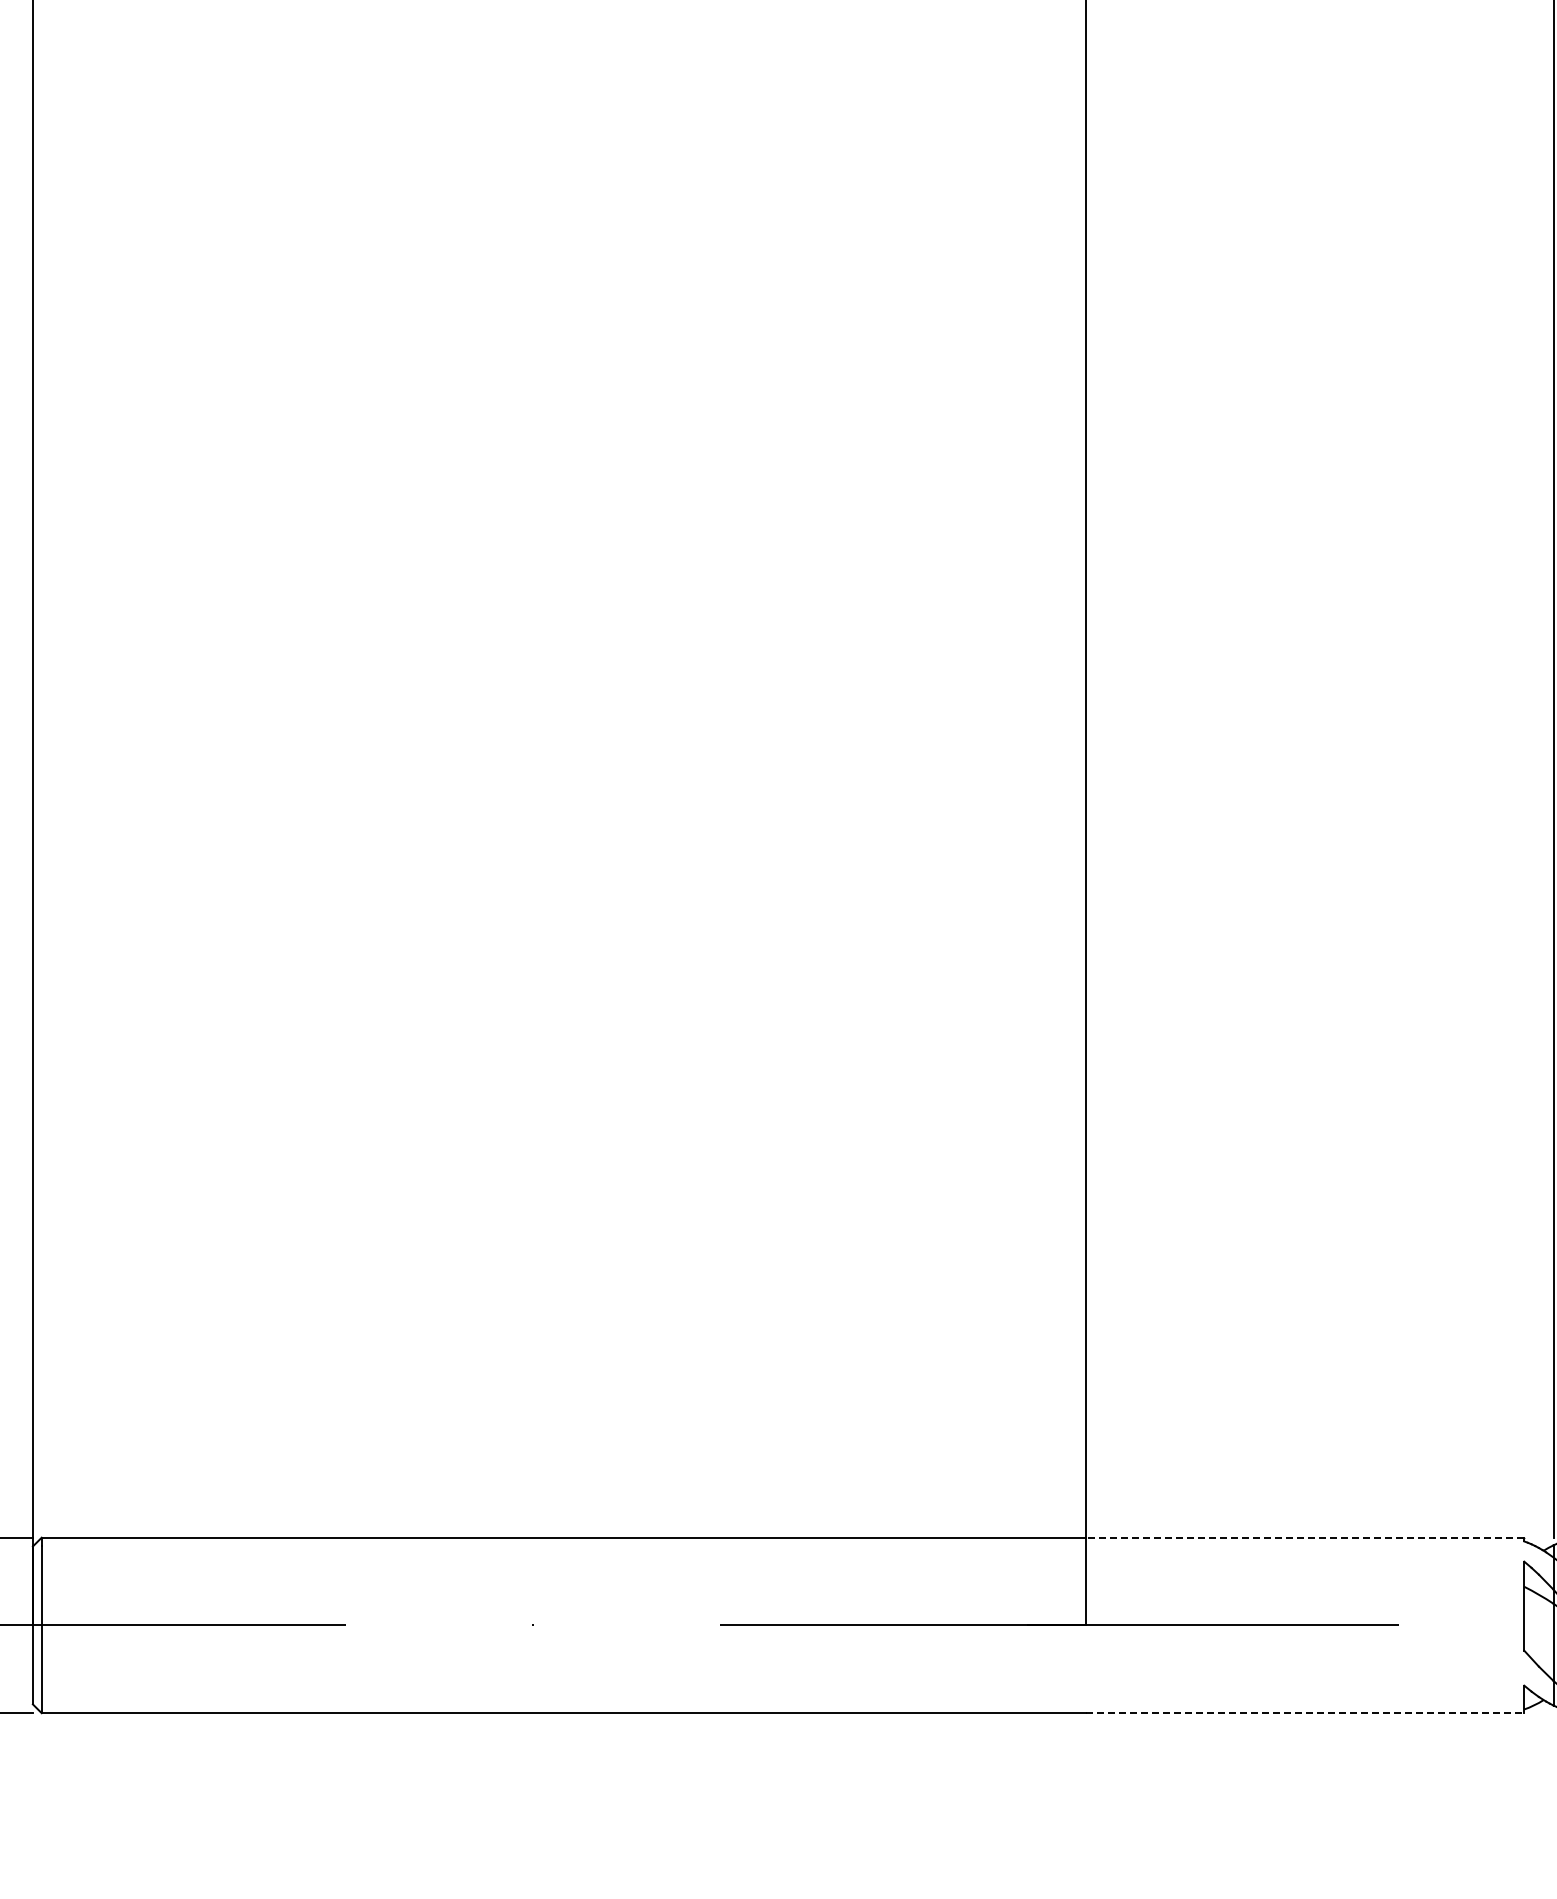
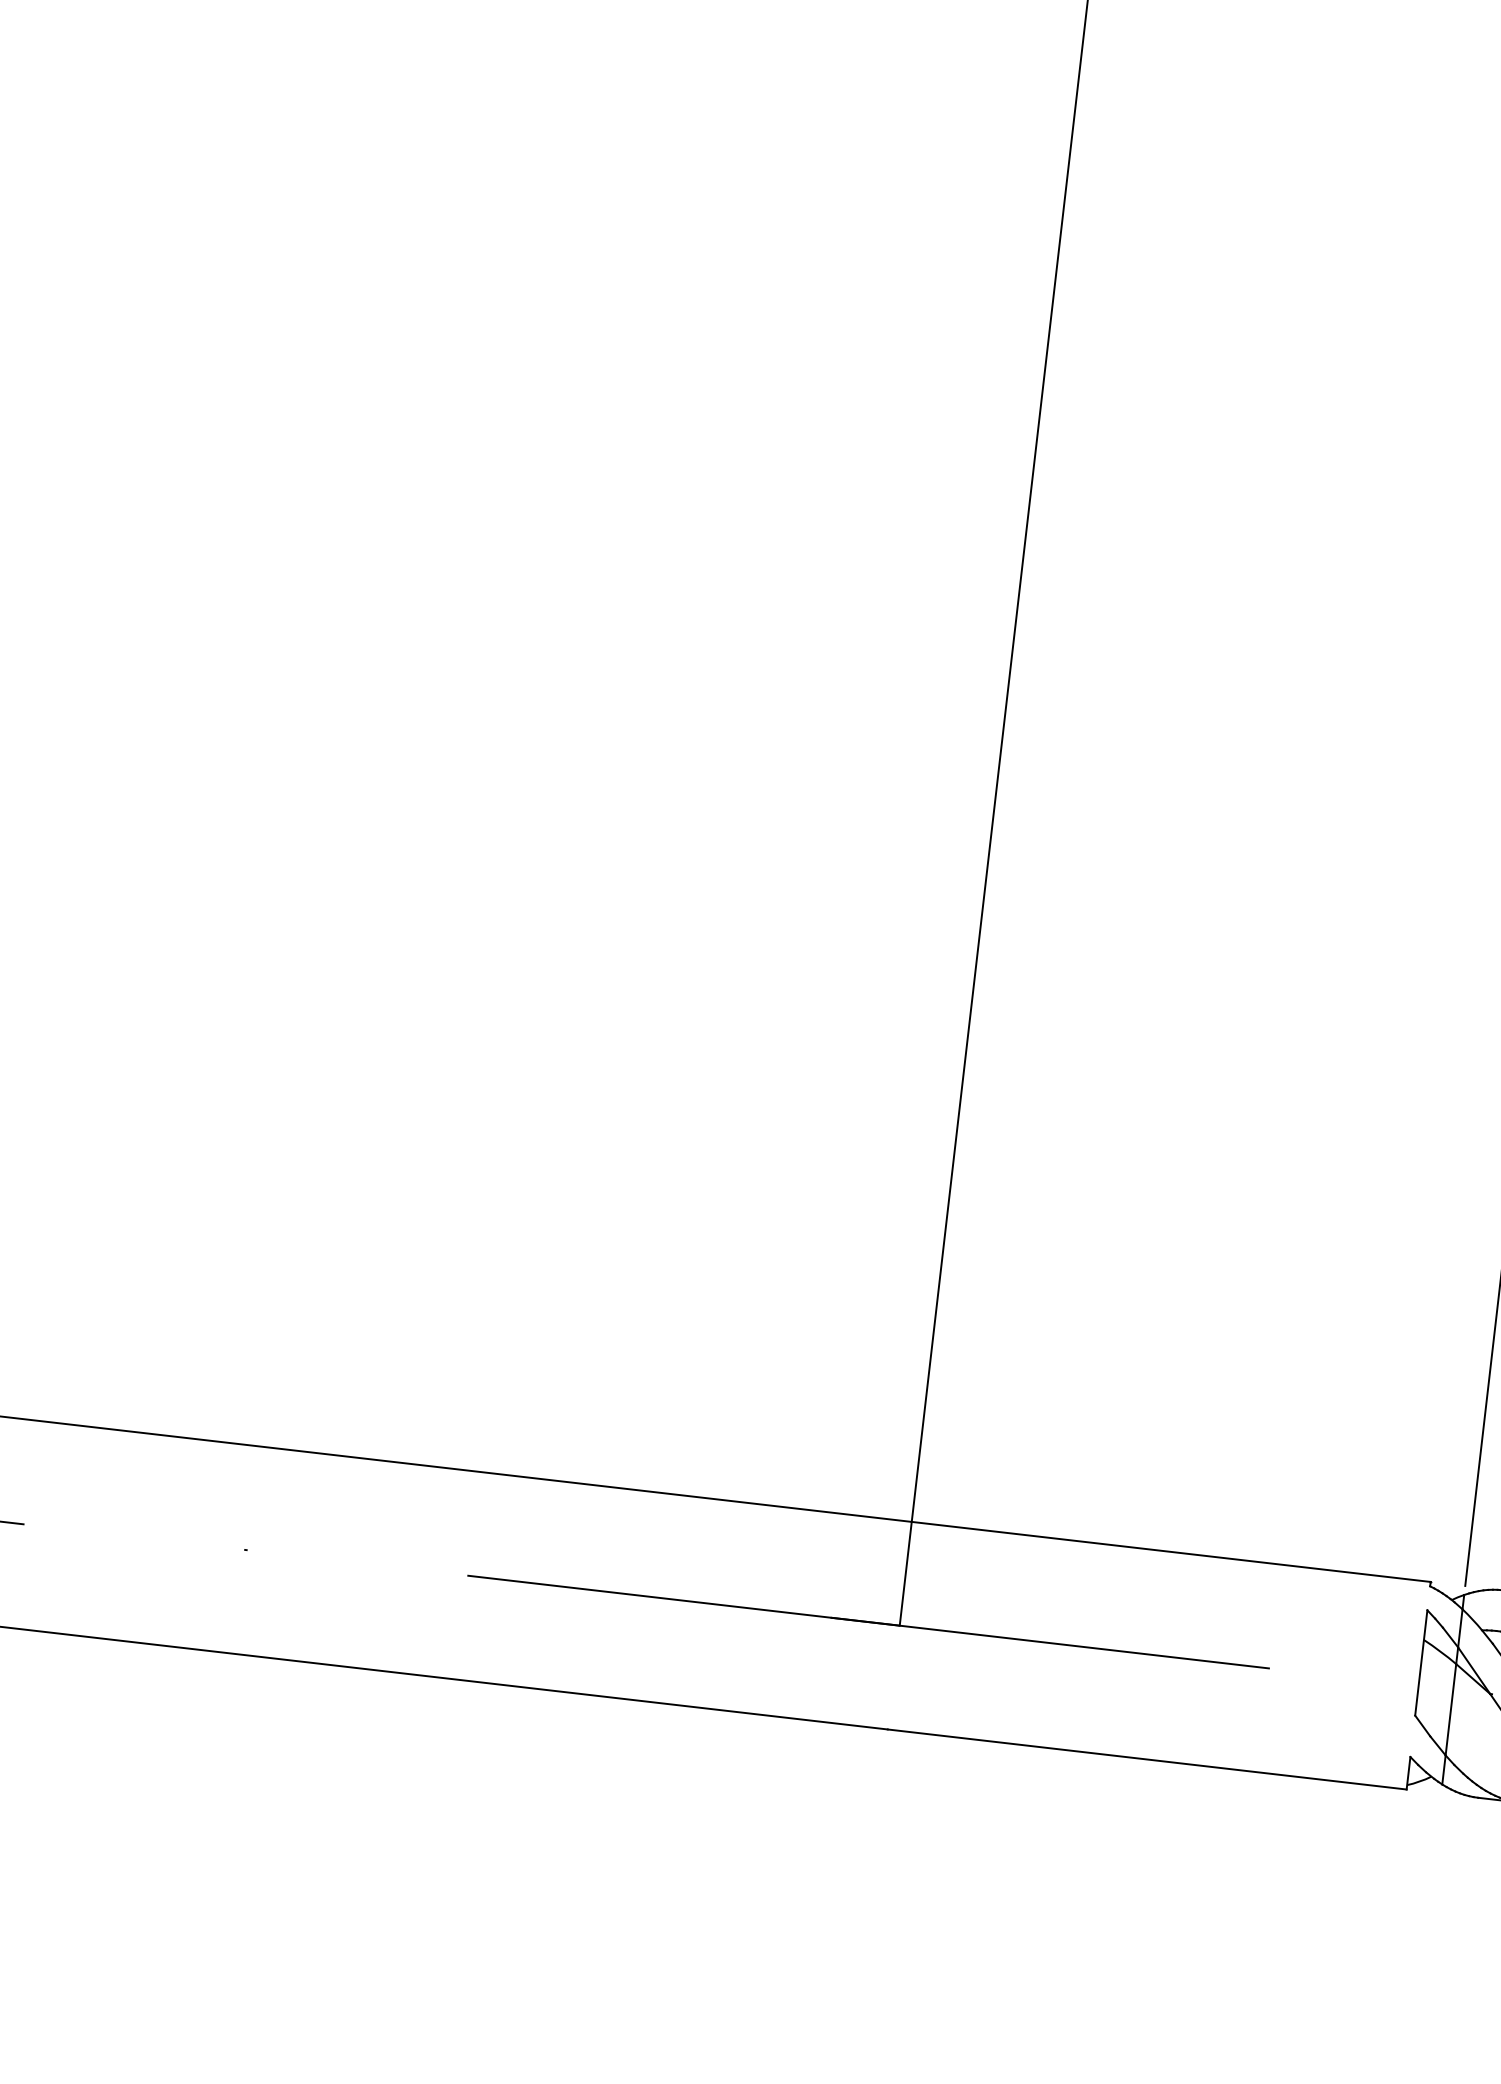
line: (1304, 1537) -> (1170, 1551), dashed -> solid
line: (1305, 1713) -> (1147, 1759), dashed -> solid

